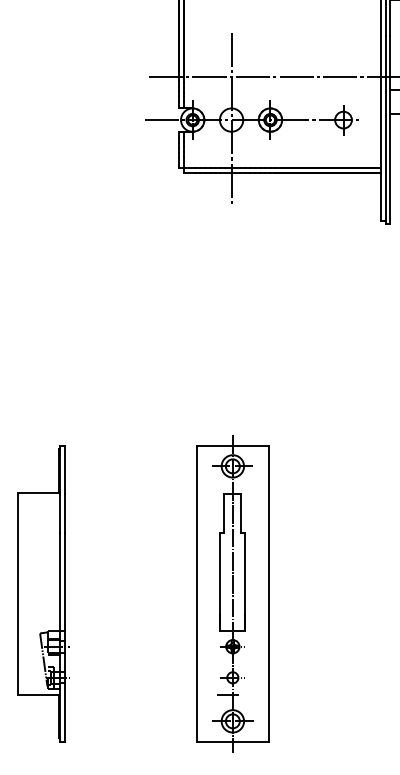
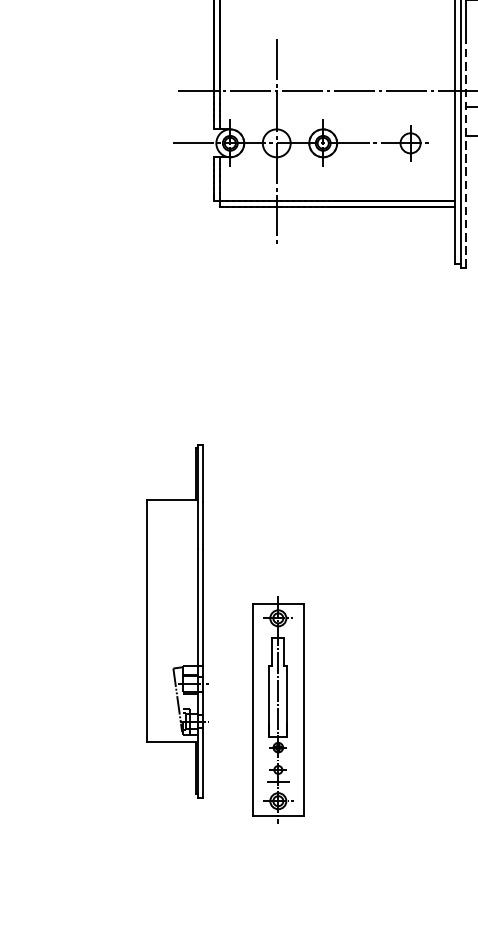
line: (390, 129) -> (466, 154), solid -> dashed
part: (43, 593) -> (177, 620), moved
part: (232, 593) -> (277, 709), size x0.6

